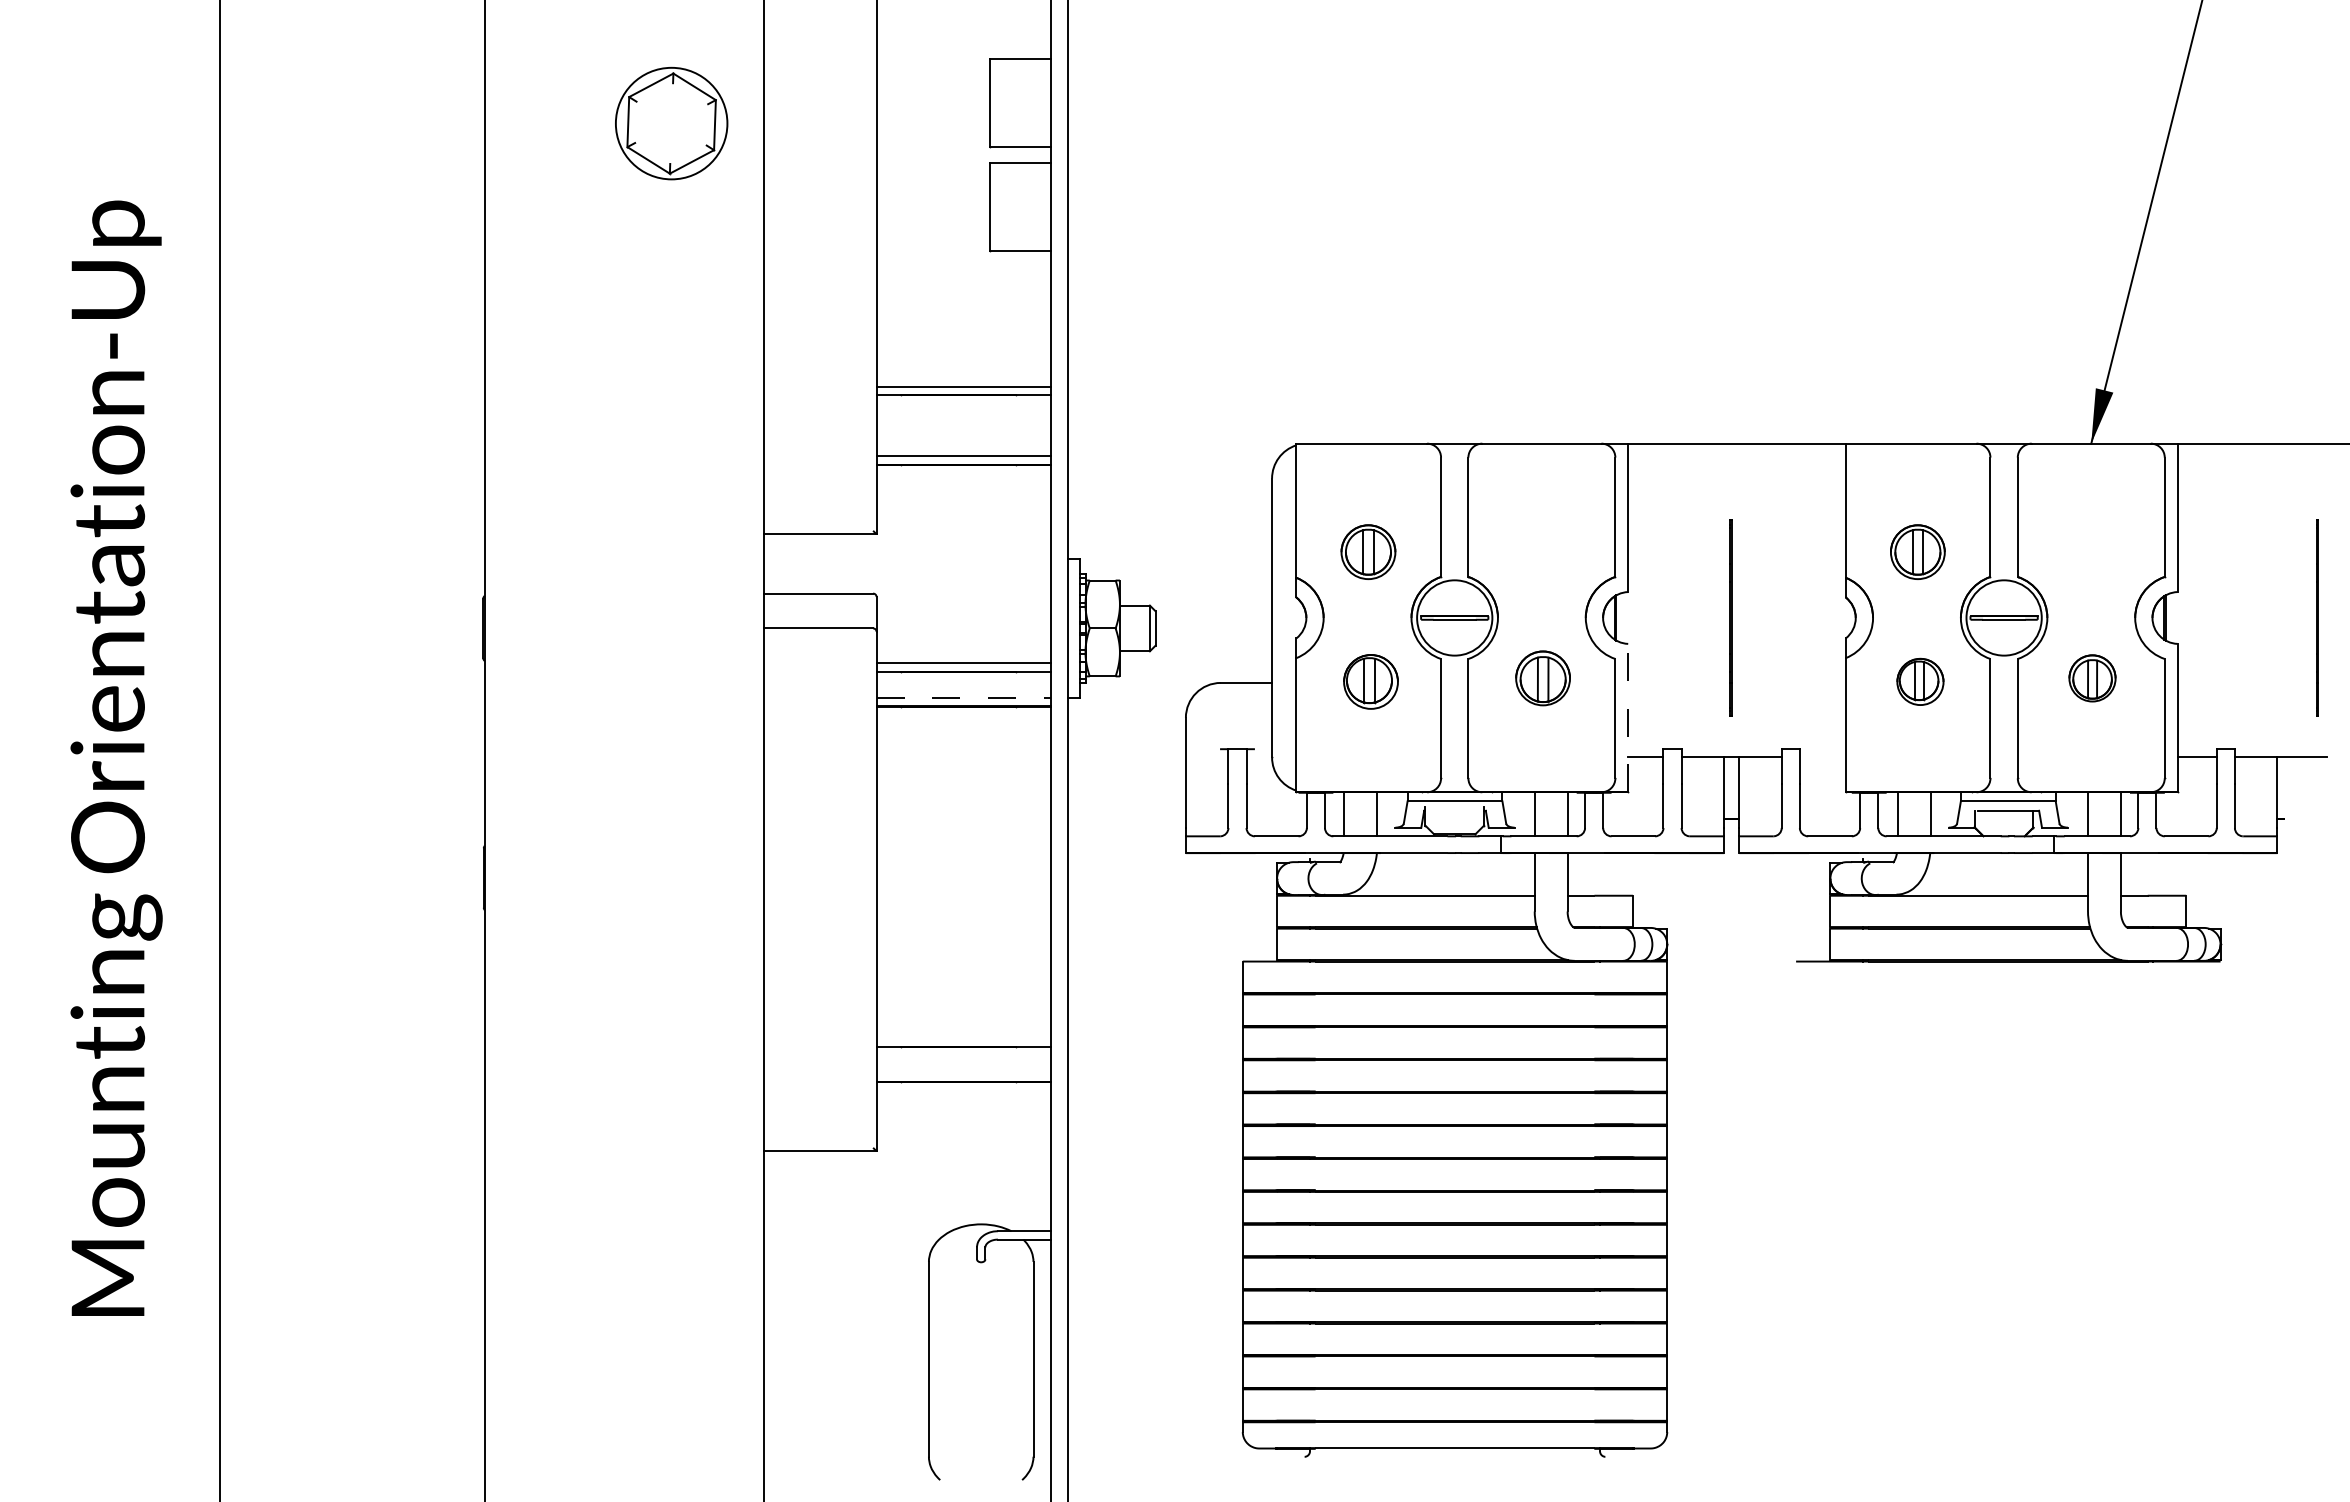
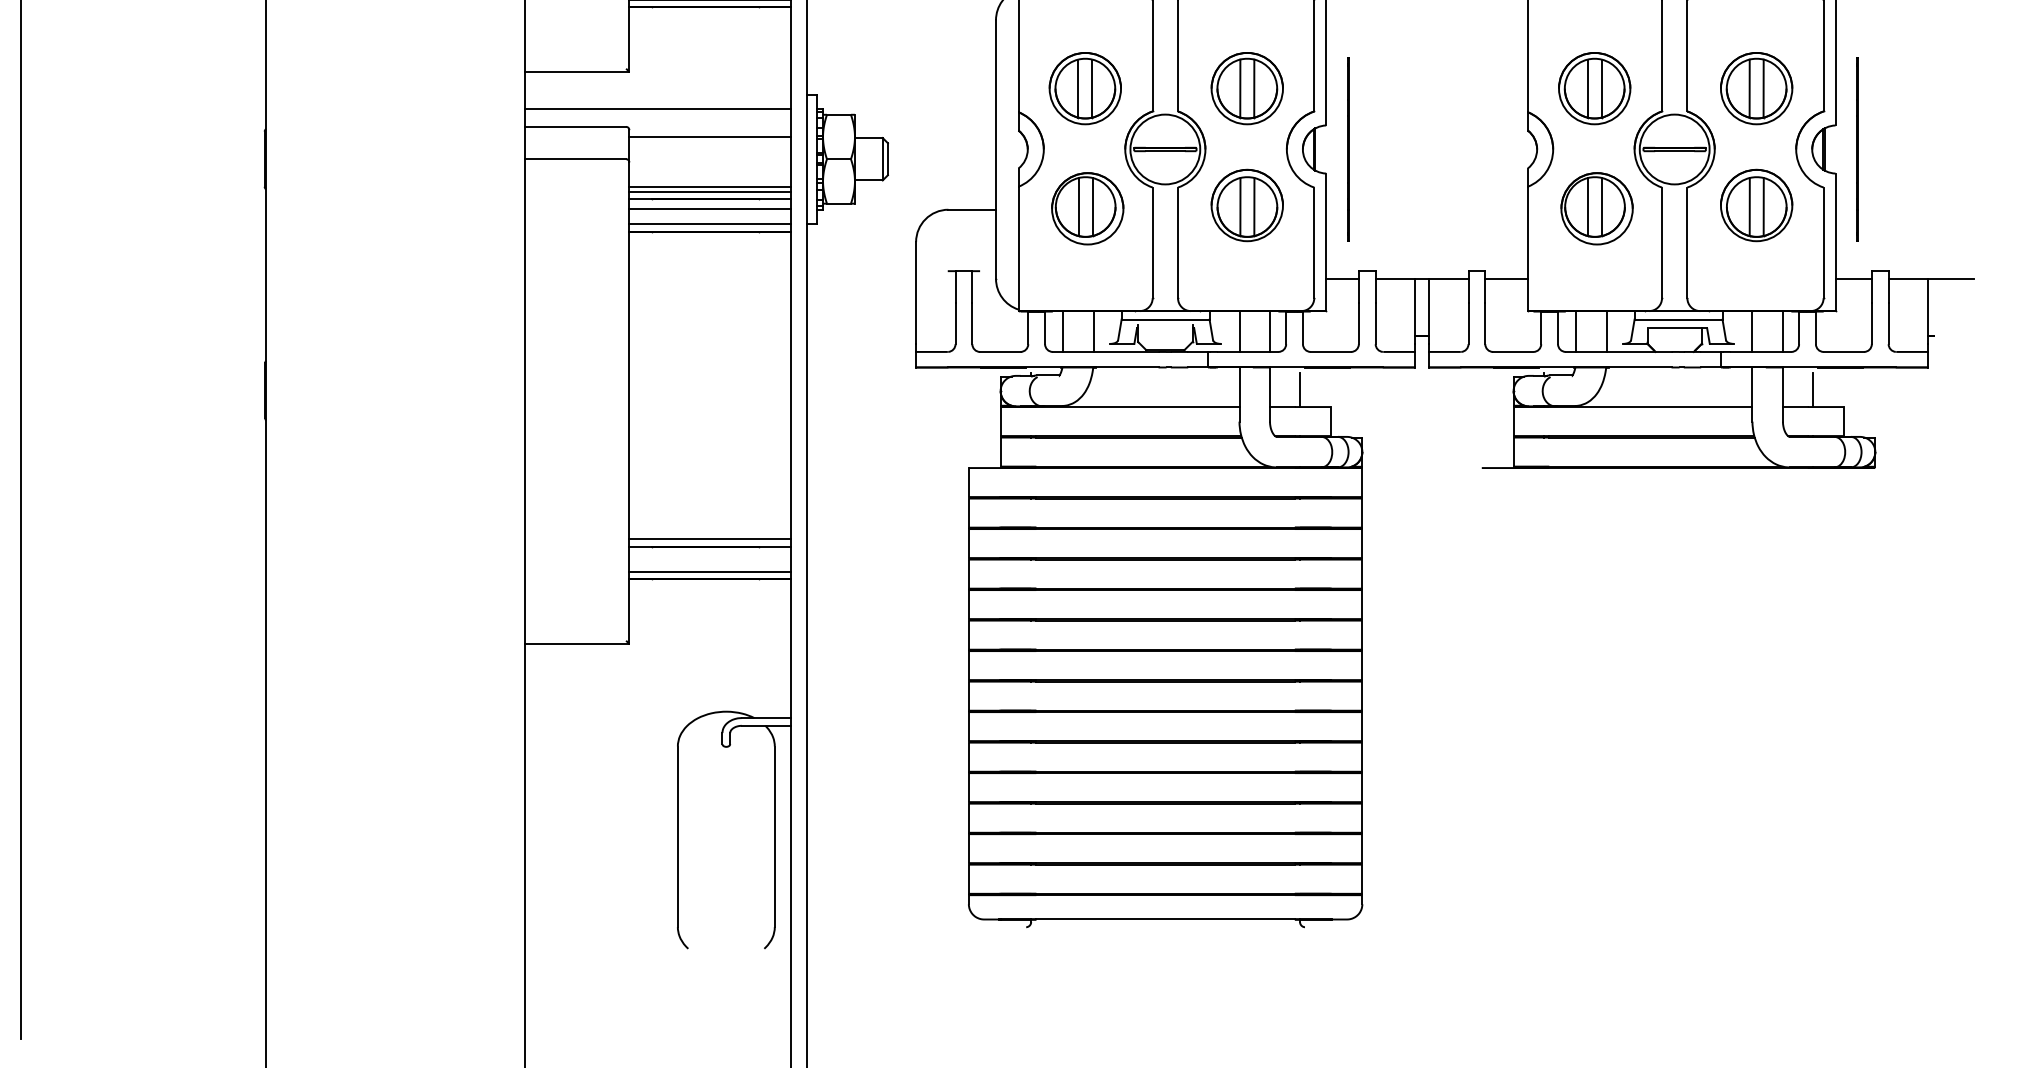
part: (1368, 551) -> (1085, 87), size x1.43
part: (1542, 551) -> (1246, 87), added
part: (1917, 551) -> (1594, 87), size x1.43
part: (2092, 551) -> (1756, 87), added
line: (906, 574) -> (657, 109), added
line: (963, 604) -> (709, 137), added
line: (1730, 617) -> (1347, 149), moved
line: (2317, 617) -> (1857, 149), moved
line: (963, 658) -> (709, 187), added
part: (1542, 678) -> (1246, 205), size x1.43
part: (2092, 678) -> (1756, 205), size x1.67
part: (1370, 681) -> (1087, 208), size x1.43
part: (1920, 681) -> (1597, 208), size x1.67
line: (963, 682) -> (709, 209), added
line: (964, 698) -> (710, 224), dashed -> solid
line: (1628, 717) -> (1326, 241), dashed -> solid
line: (1822, 757) -> (1506, 278), added
line: (1600, 876) -> (1300, 389), added
line: (2153, 876) -> (1813, 389), added
line: (963, 1038) -> (709, 539), added
line: (963, 1073) -> (709, 571), added

